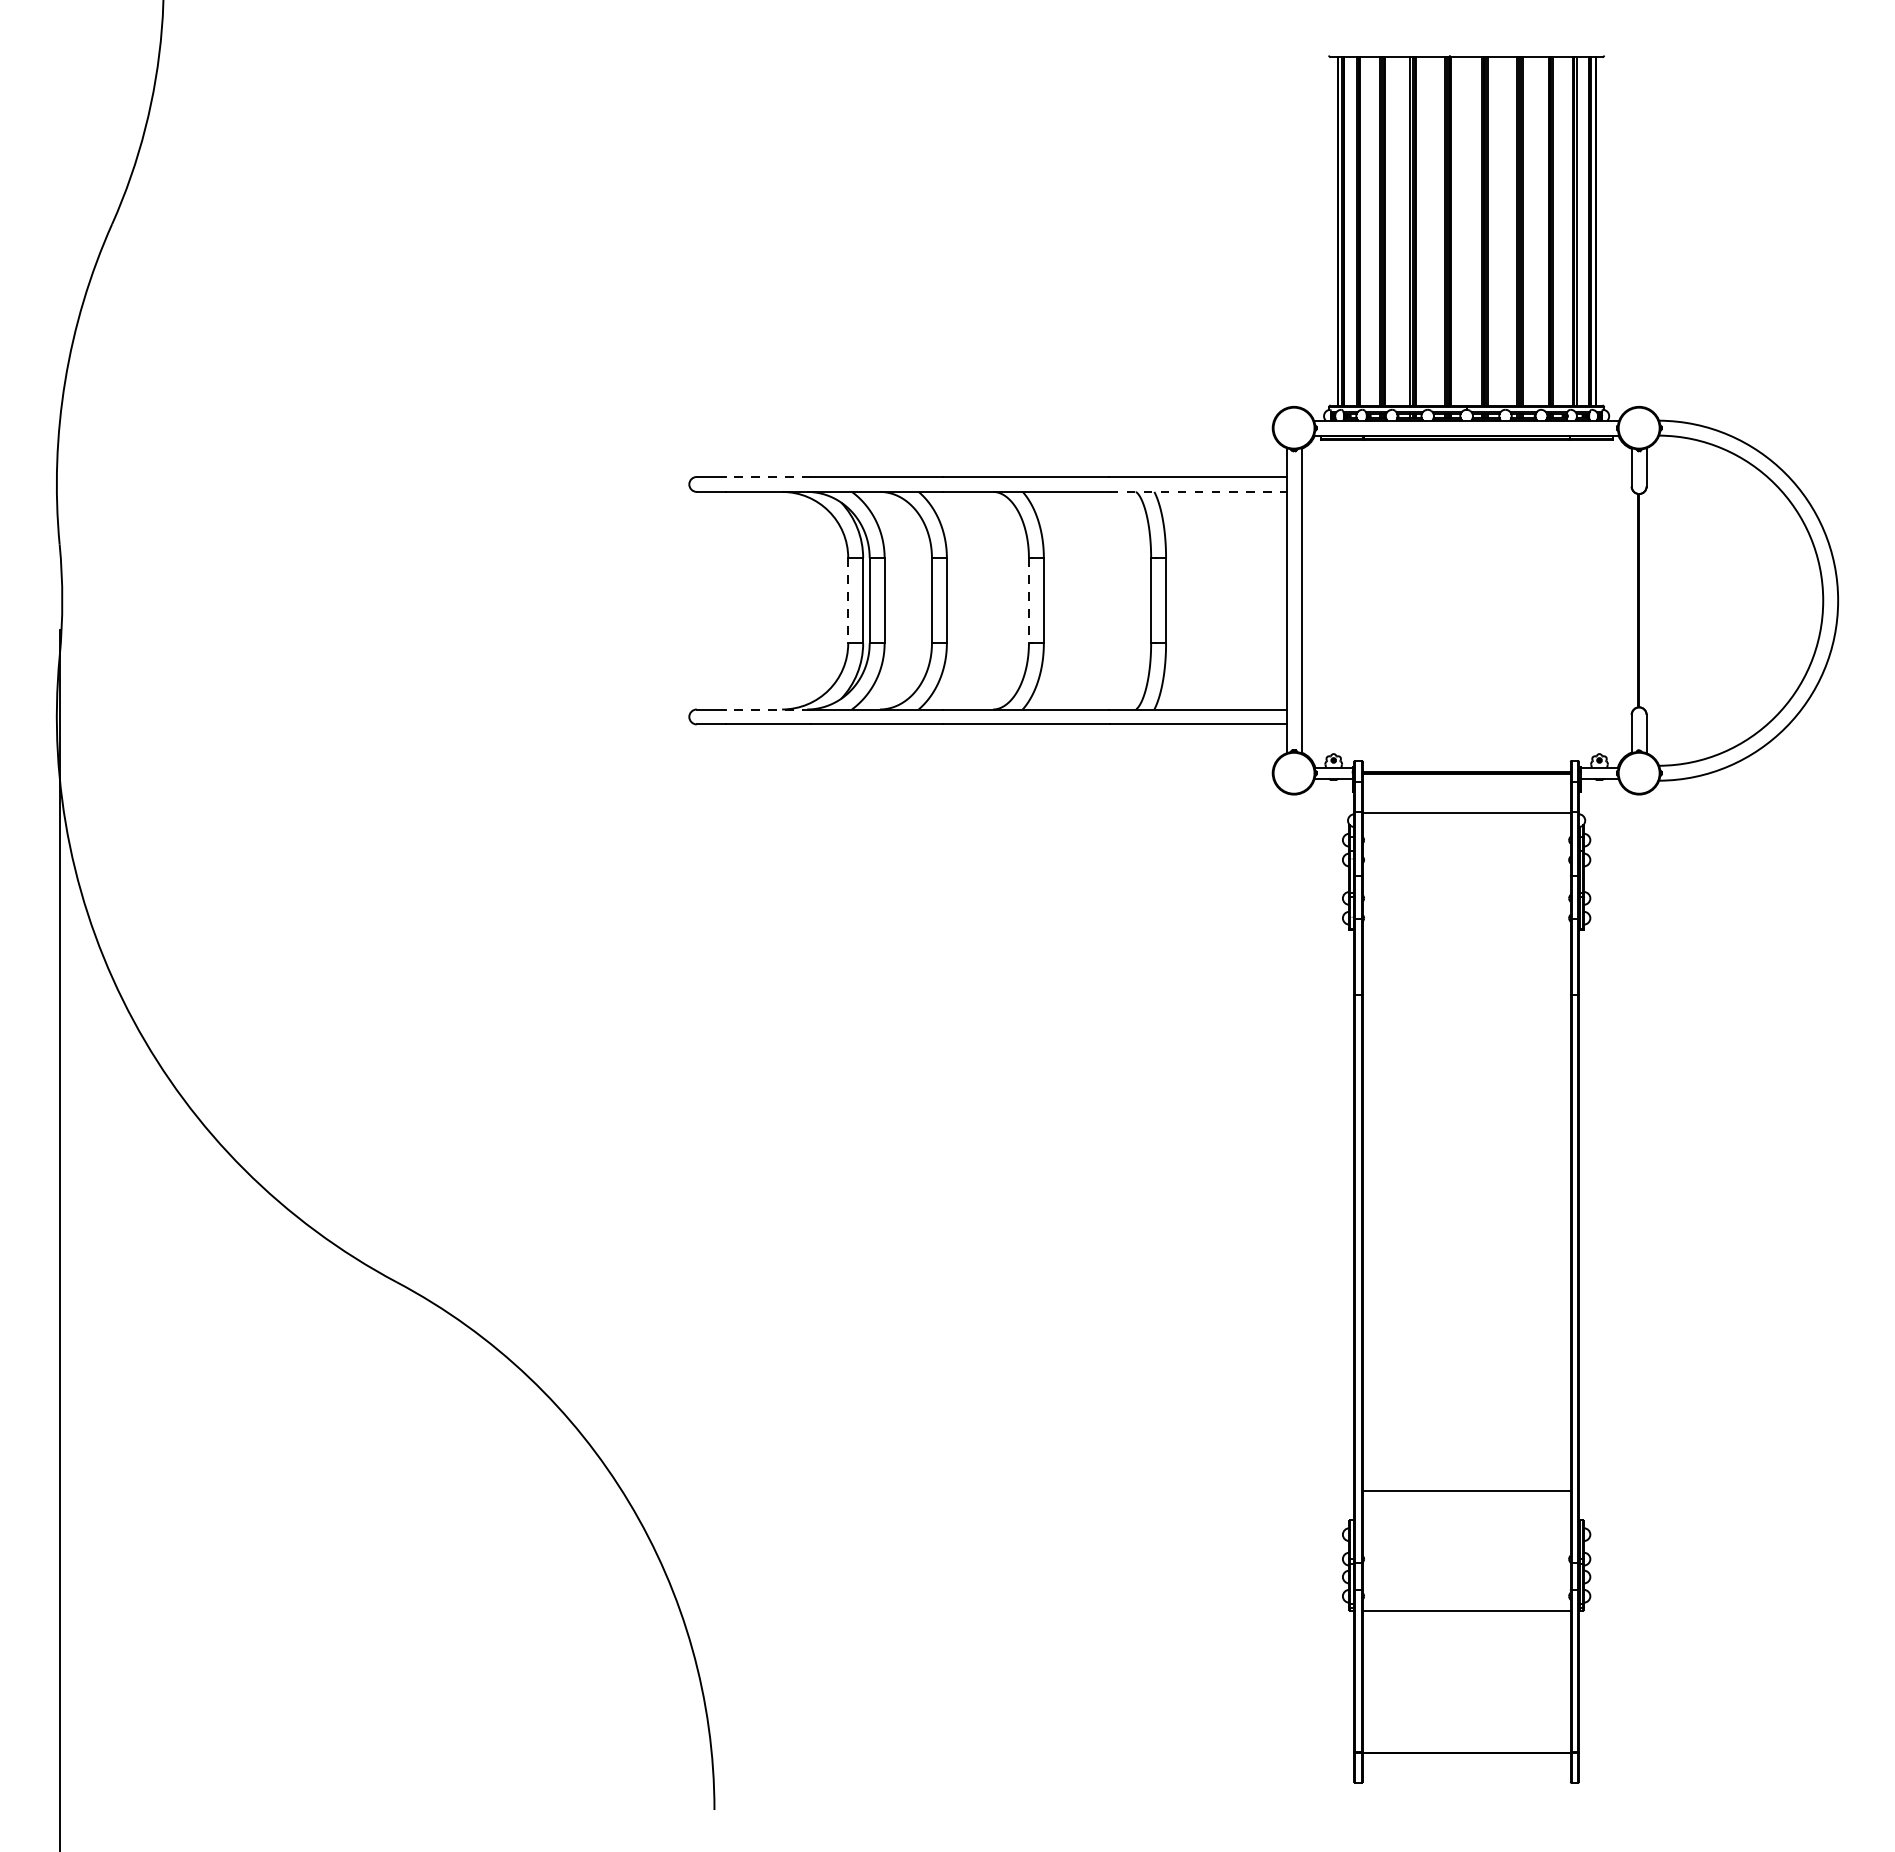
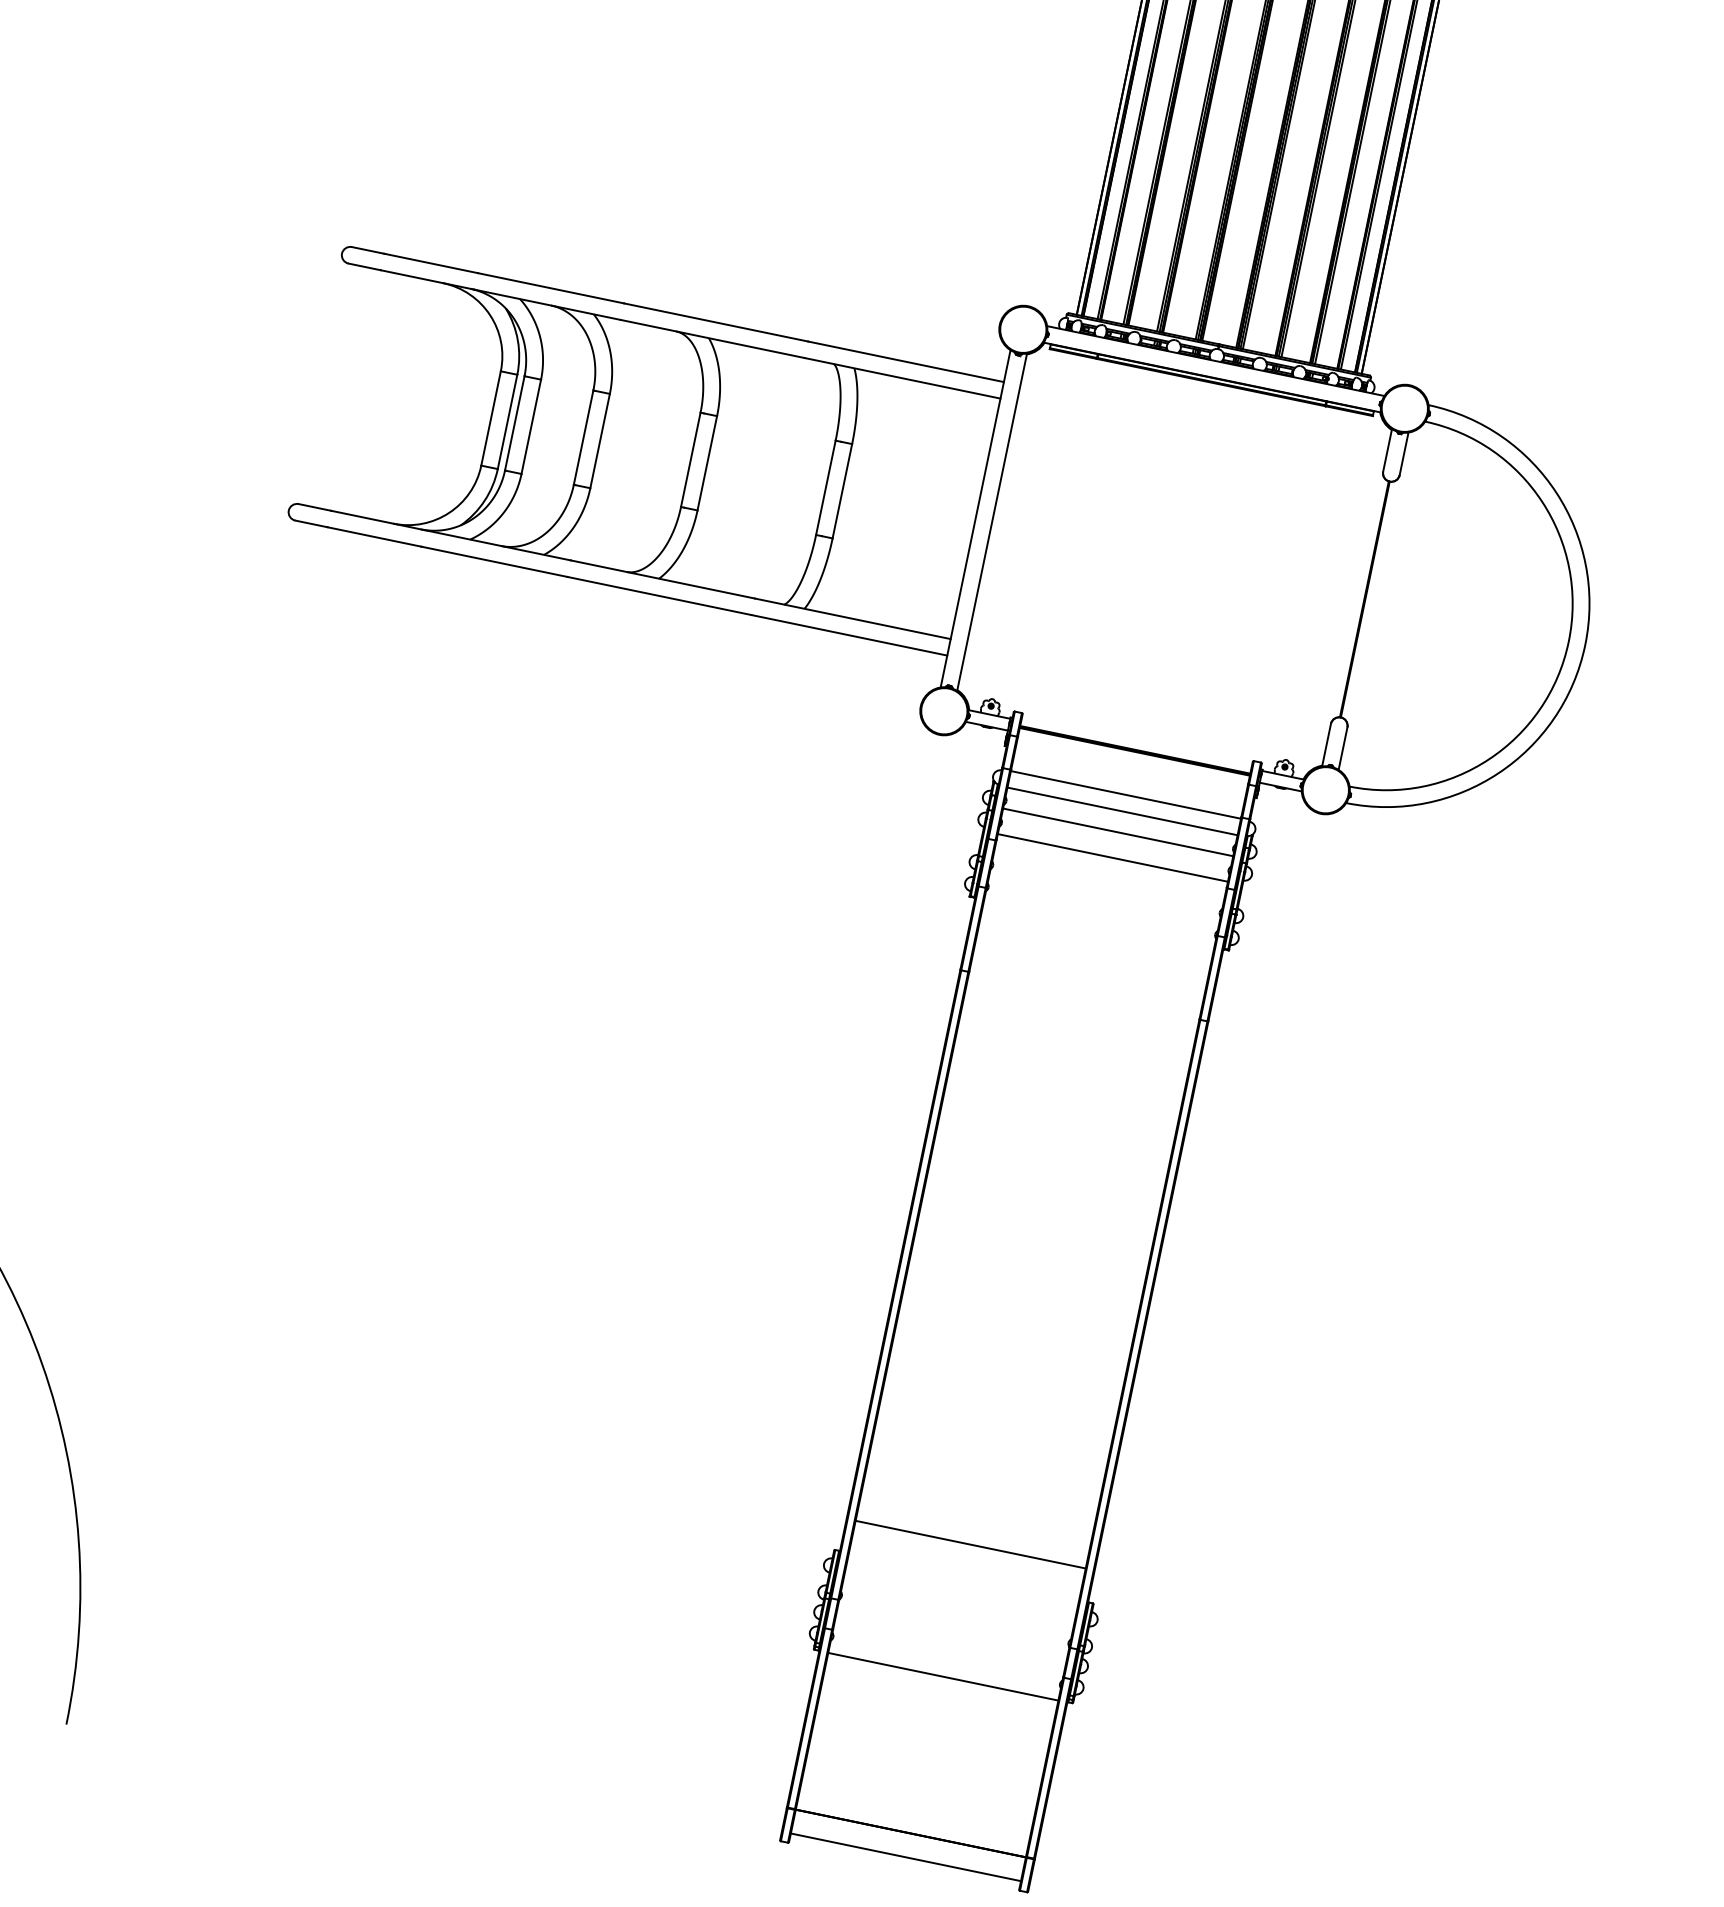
line: (767, 476) -> (430, 262), dashed -> solid
line: (1198, 491) -> (903, 377), dashed -> solid
line: (848, 600) -> (491, 418), dashed -> solid
line: (1028, 600) -> (690, 459), dashed -> solid
line: (767, 709) -> (376, 520), dashed -> solid
line: (1466, 828) -> (1122, 811), added
line: (1466, 847) -> (1117, 832), added
line: (1466, 870) -> (1112, 858), added
line: (1466, 1774) -> (905, 1857), added

